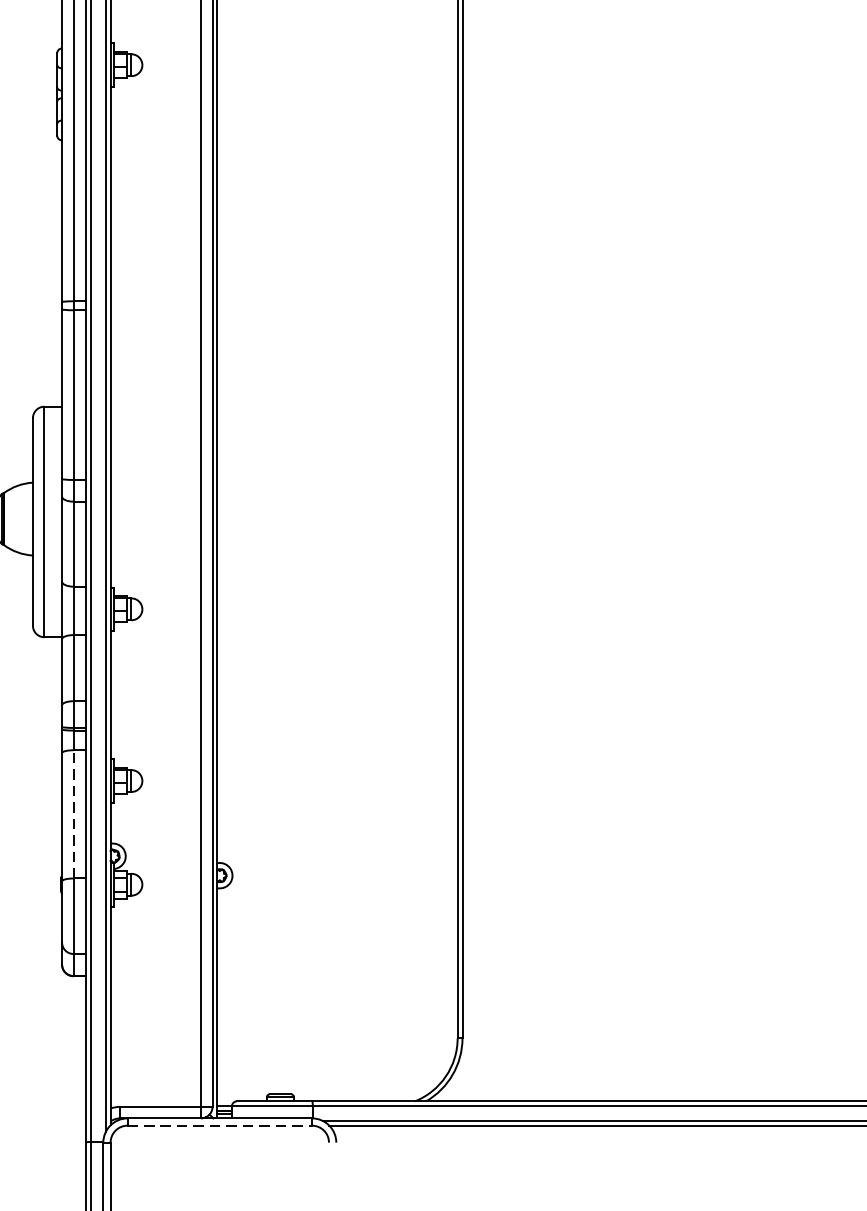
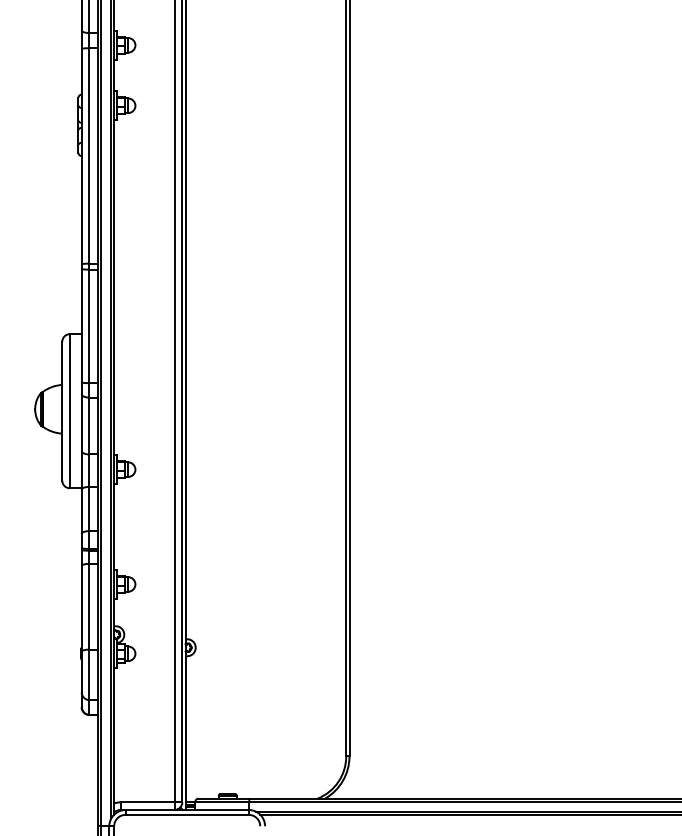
line: (73, 814) -> (89, 606), dashed -> solid
line: (220, 1125) -> (187, 814), dashed -> solid

